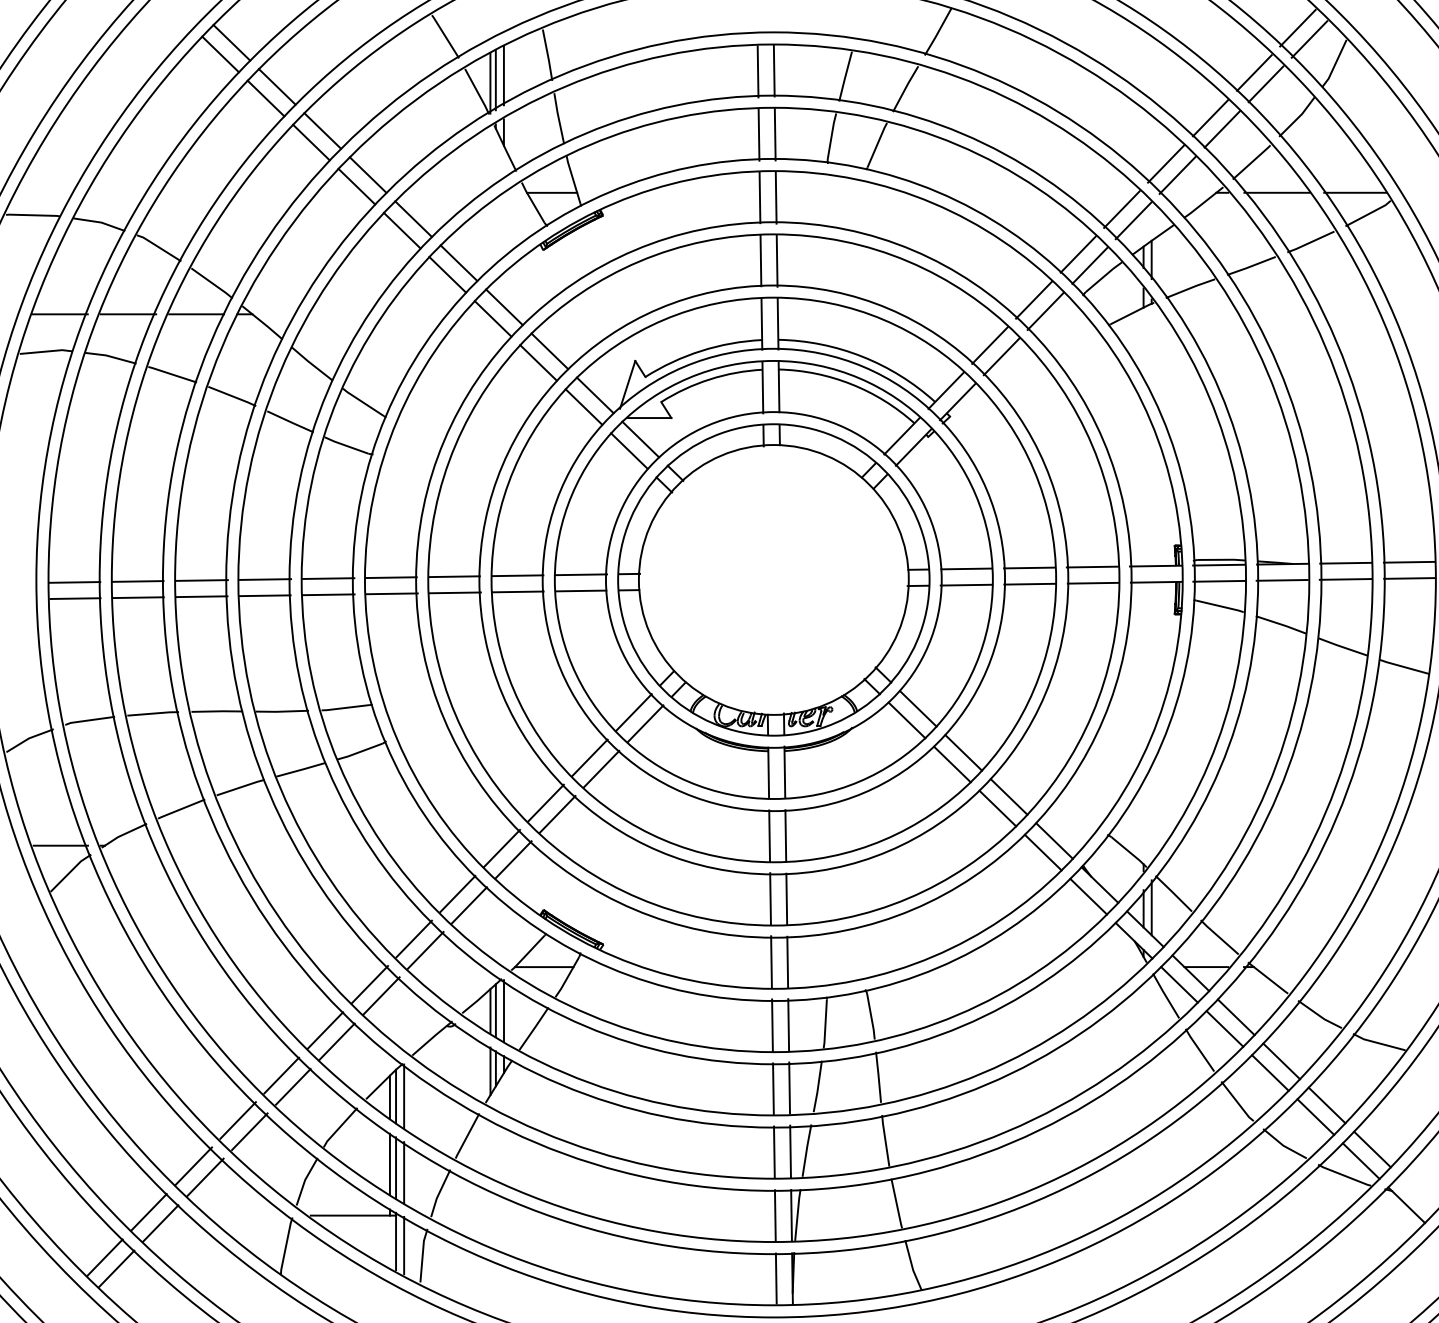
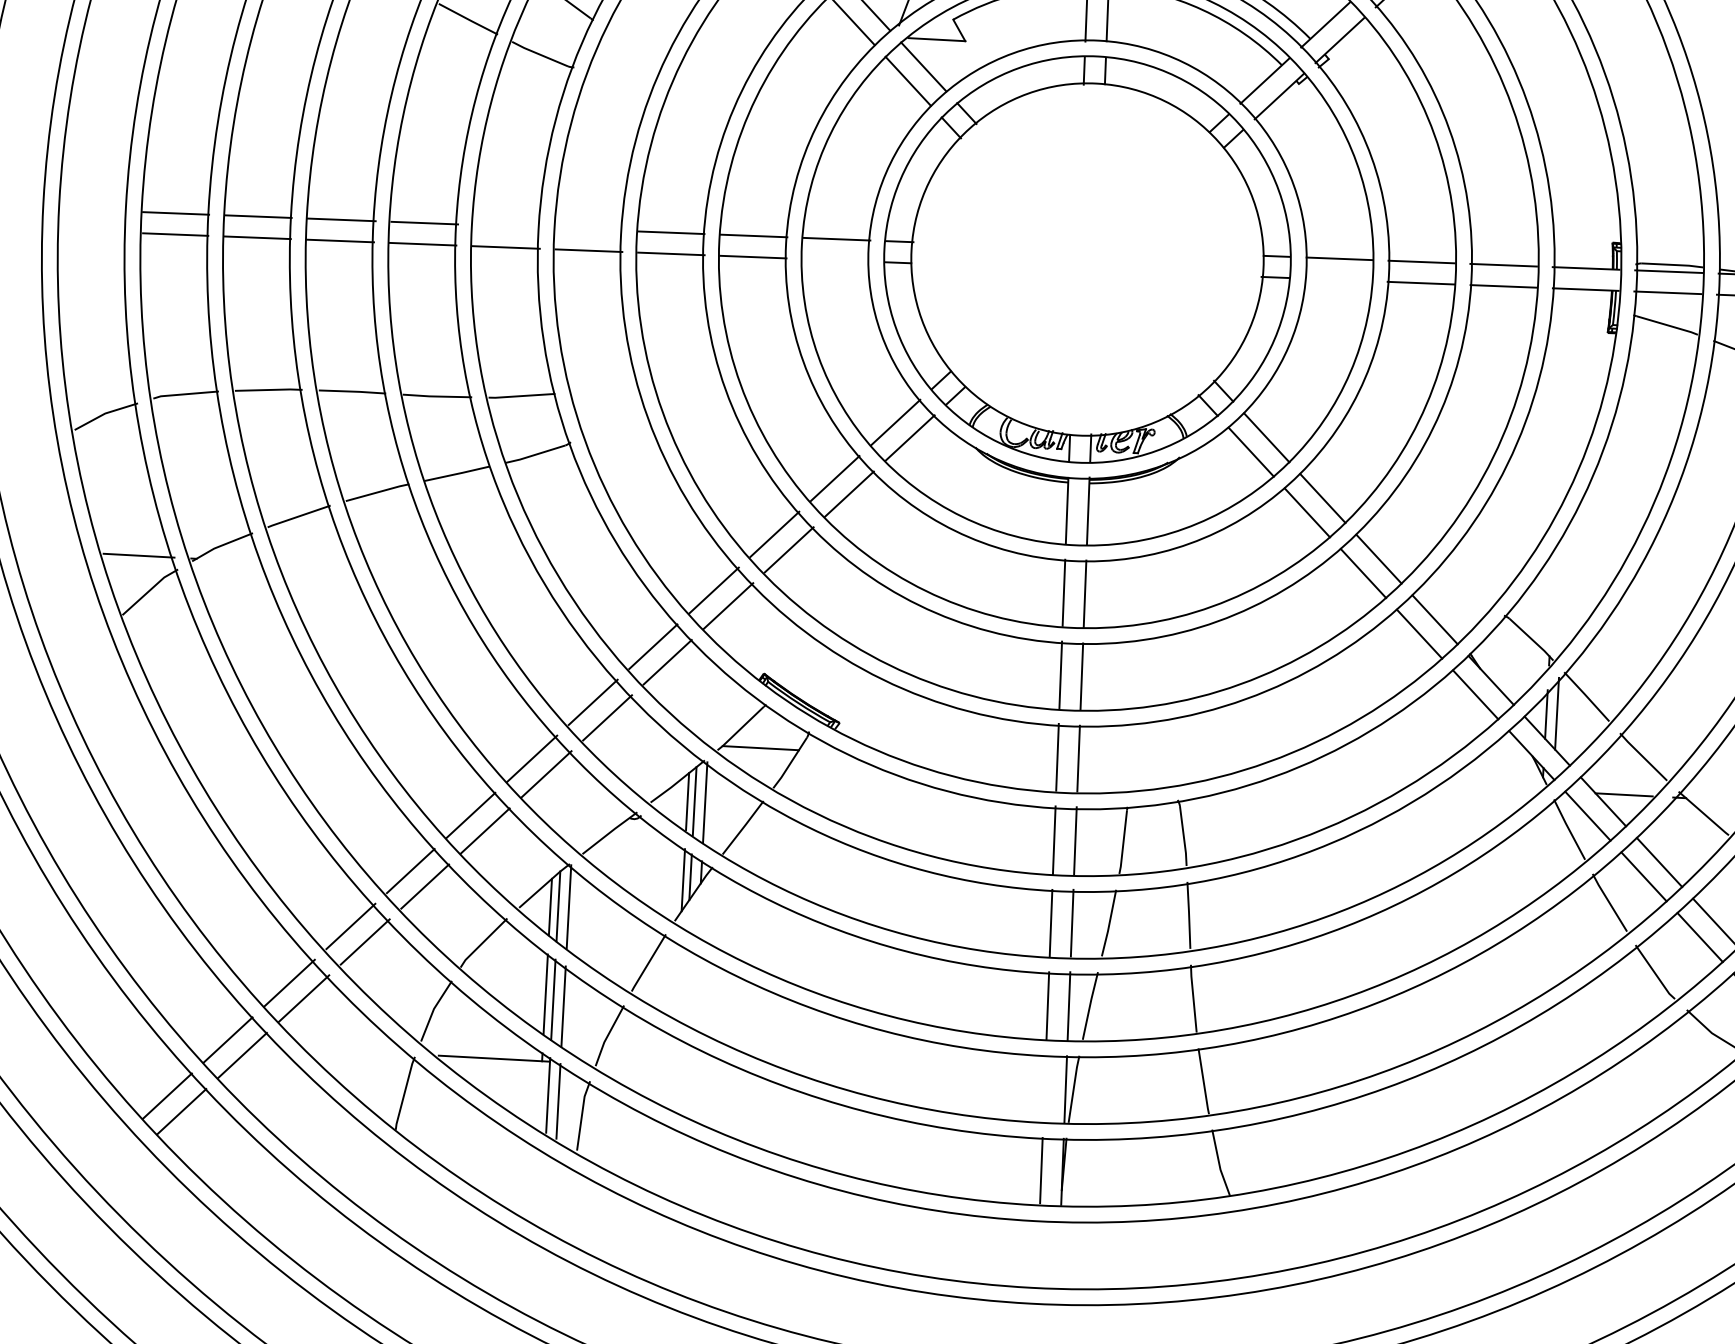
line: (391, 577) -> (589, 229), removed
line: (328, 578) -> (506, 226), removed
line: (966, 584) -> (1338, 279), removed
line: (580, 590) -> (834, 259), removed
line: (774, 1215) -> (1043, 1088), removed

